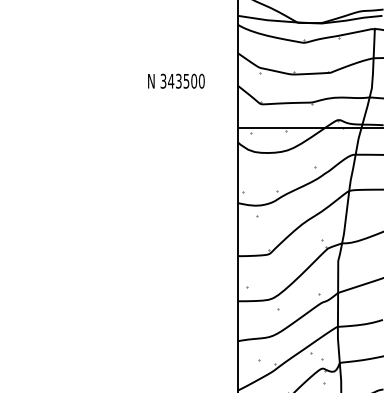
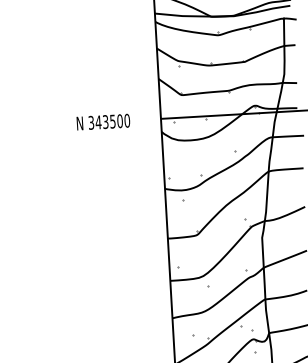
text: (176, 80) -> (103, 121), moved

